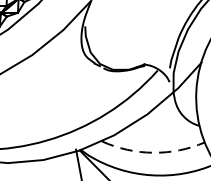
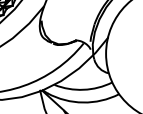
arc: (153, 152) -> (83, 89), dashed -> solid

